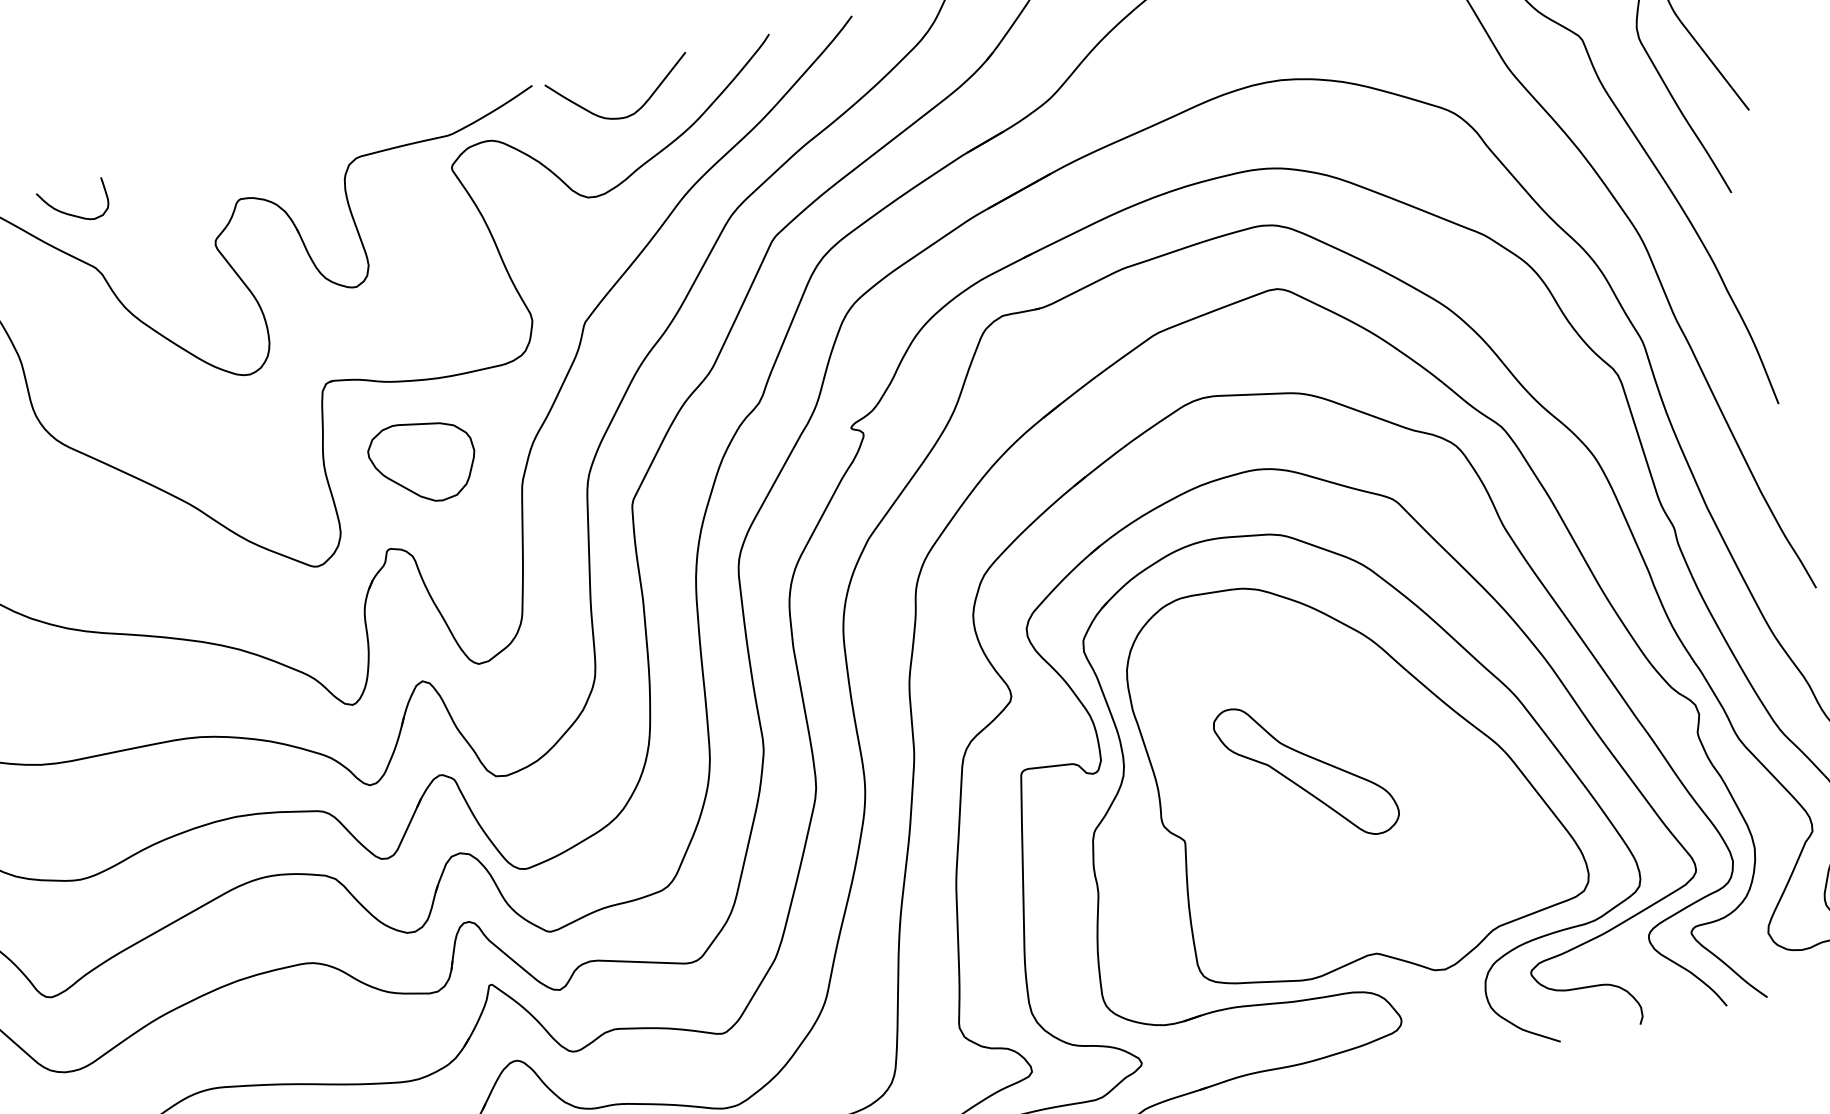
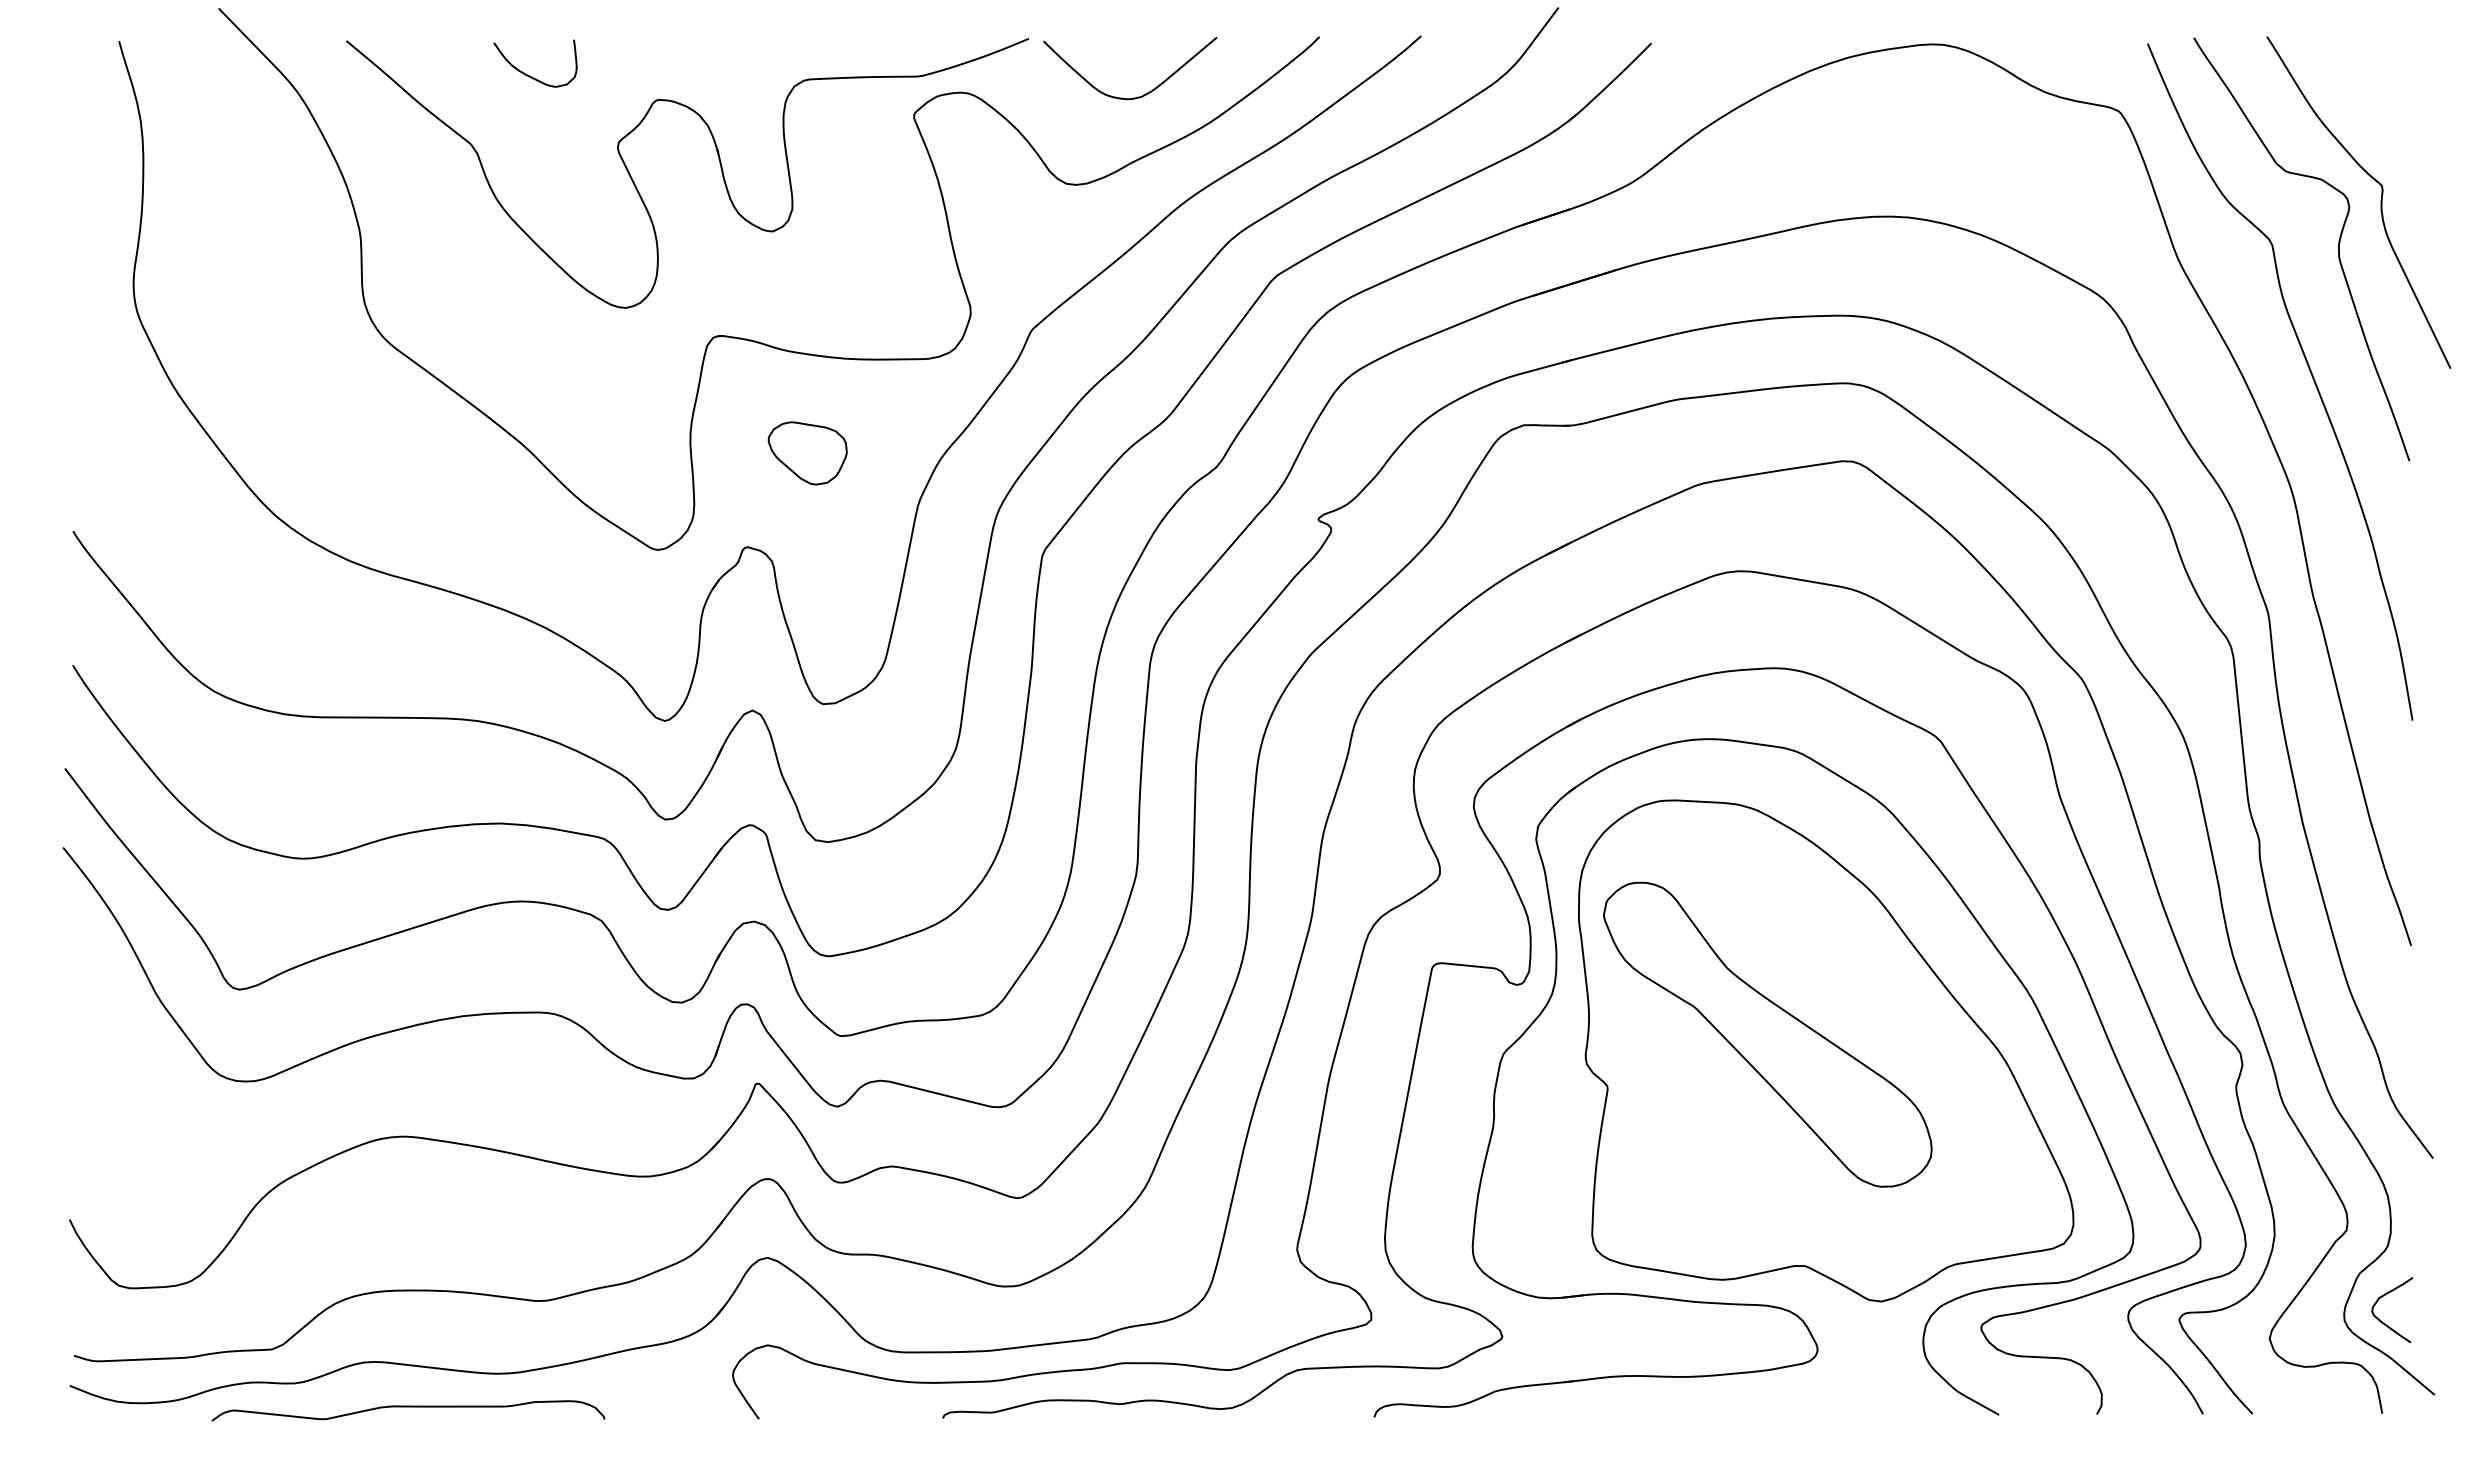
curve: (70, 214) -> (529, 75), moved
part: (423, 462) -> (807, 453), size x0.62
part: (1306, 771) -> (1767, 1034), size x1.67

